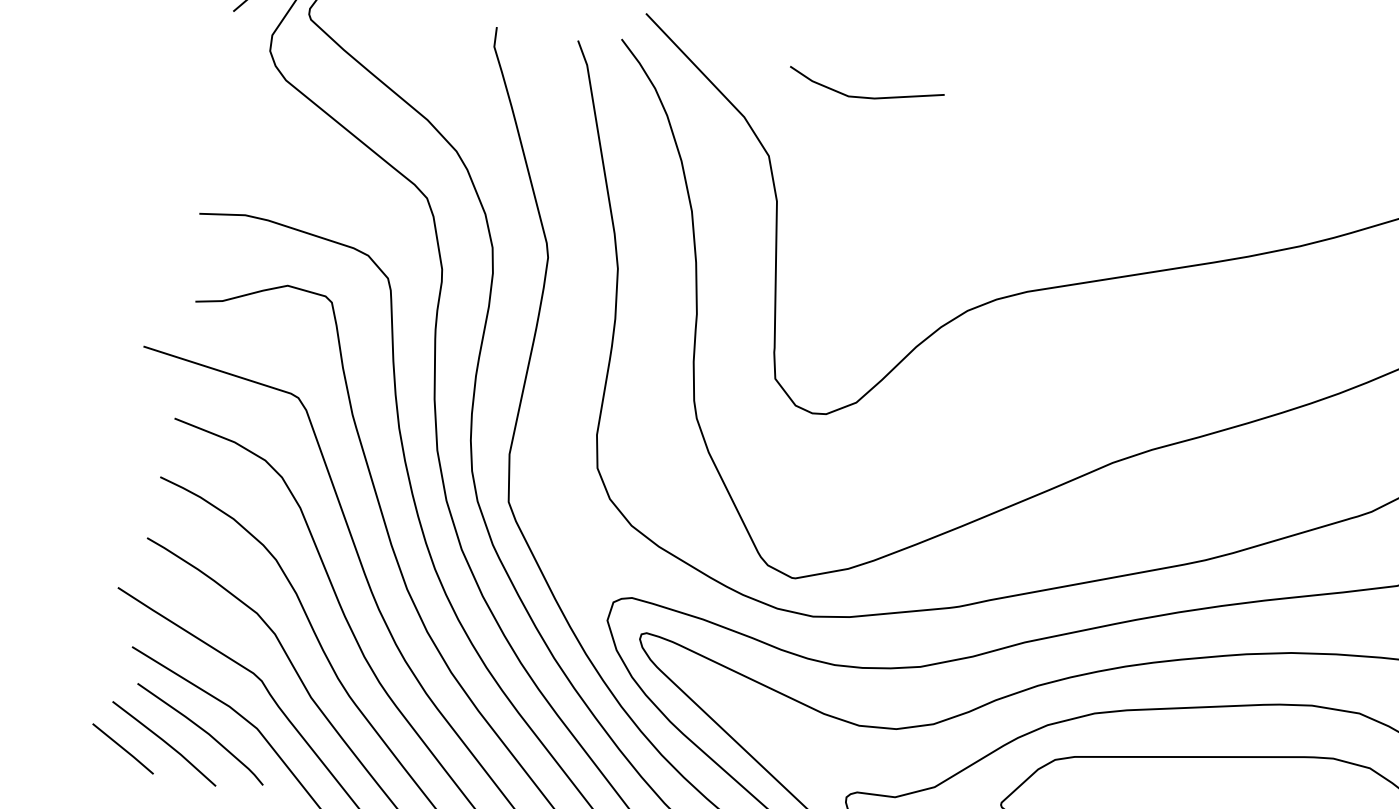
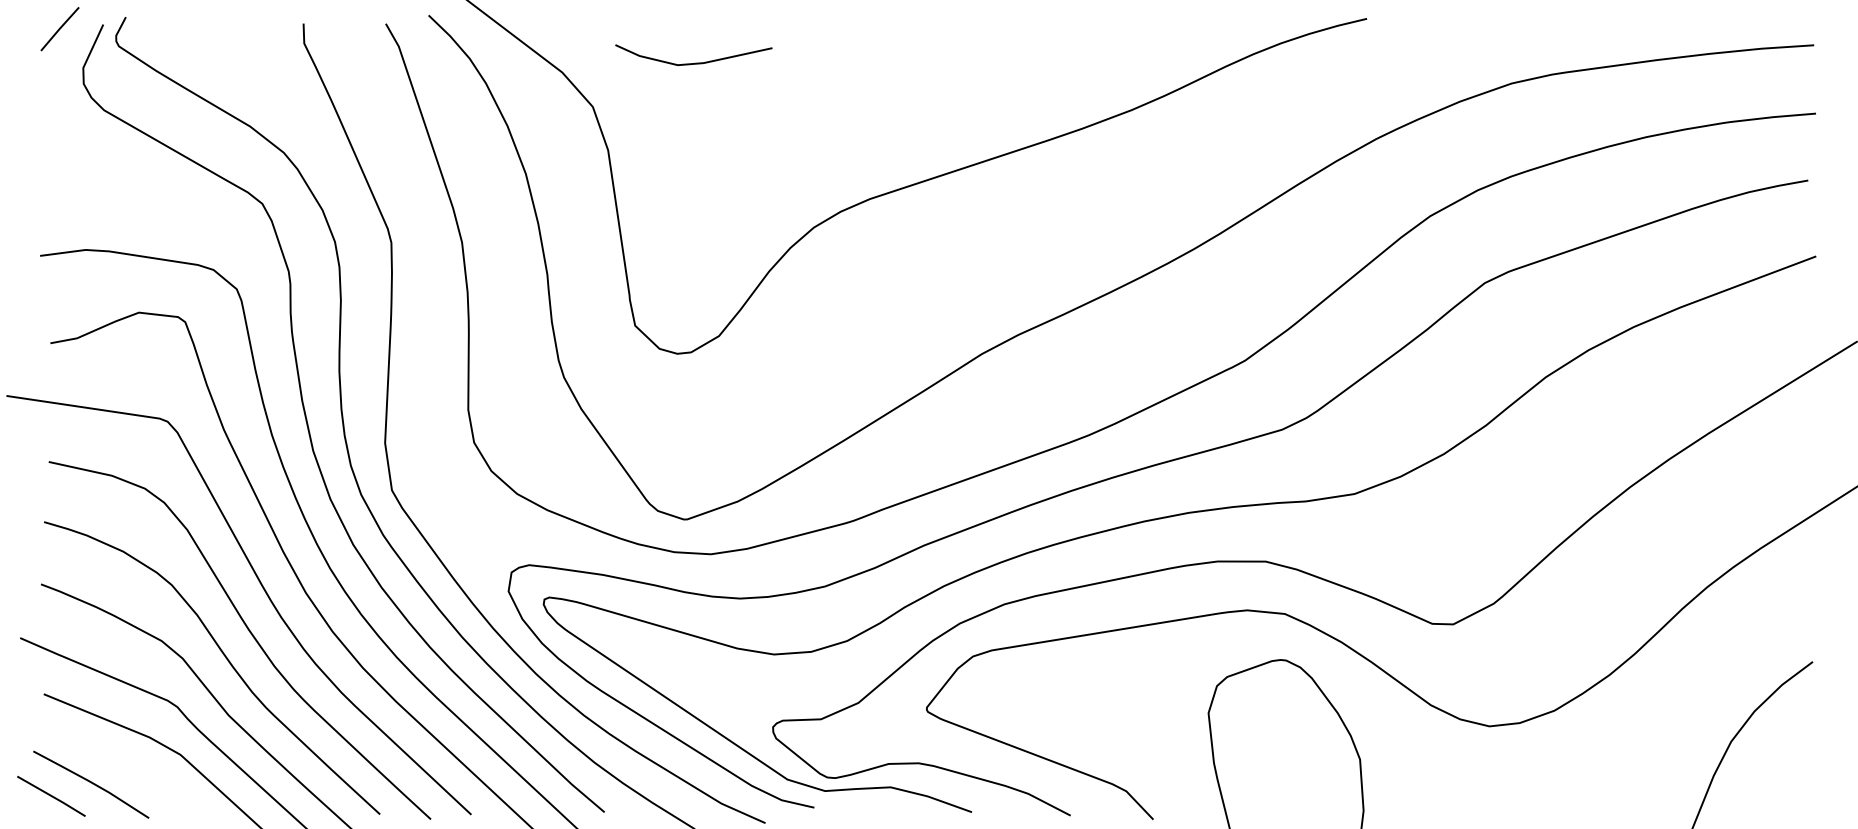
line: (866, 96) -> (695, 62), moved
curve: (202, 730) -> (126, 765), removed

